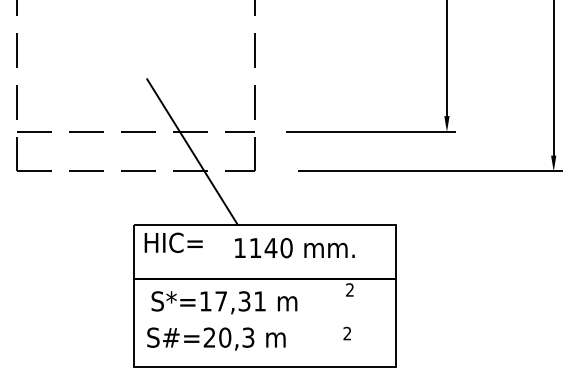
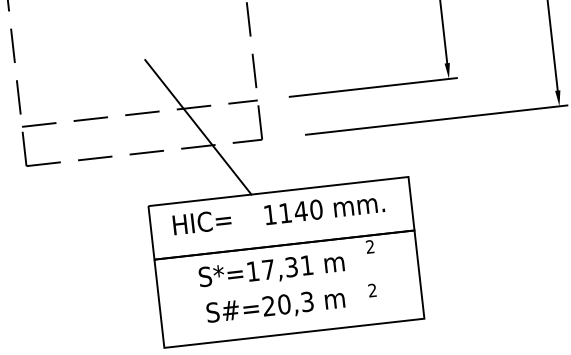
text: (173, 242) -> (201, 221), moved
text: (294, 248) -> (324, 209), moved
text: (224, 302) -> (271, 270), moved
text: (216, 338) -> (275, 306), moved

